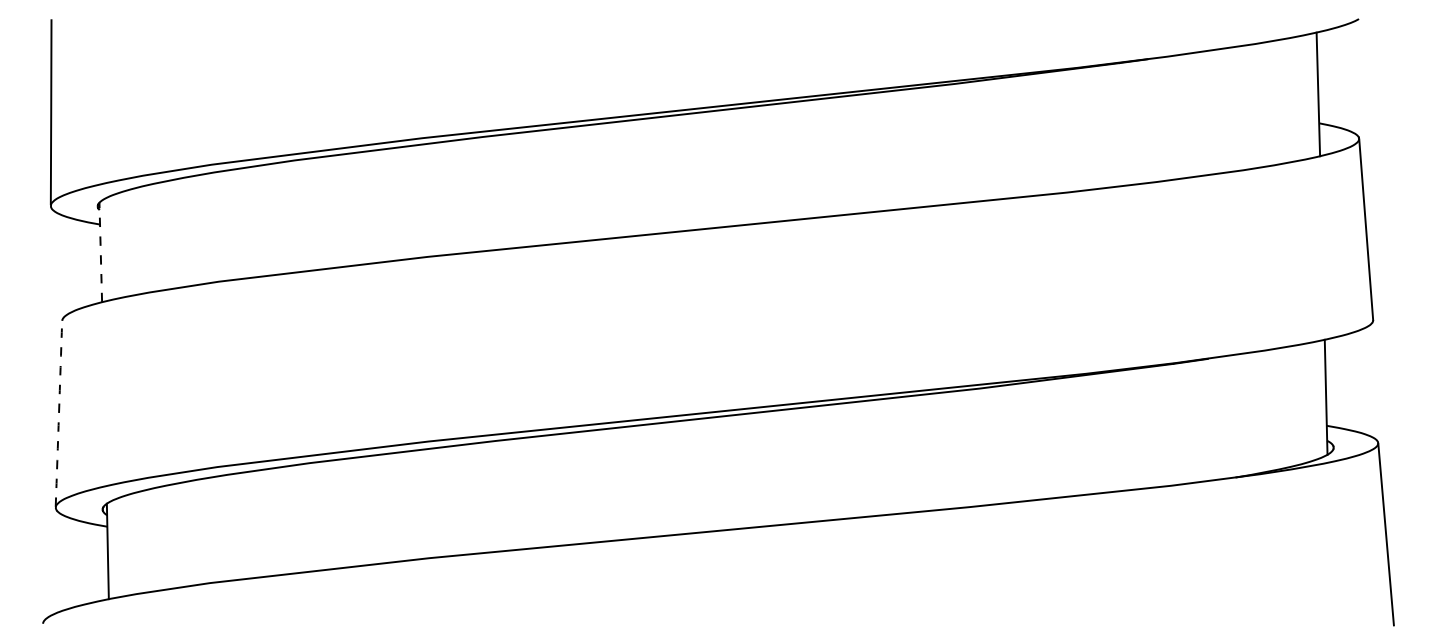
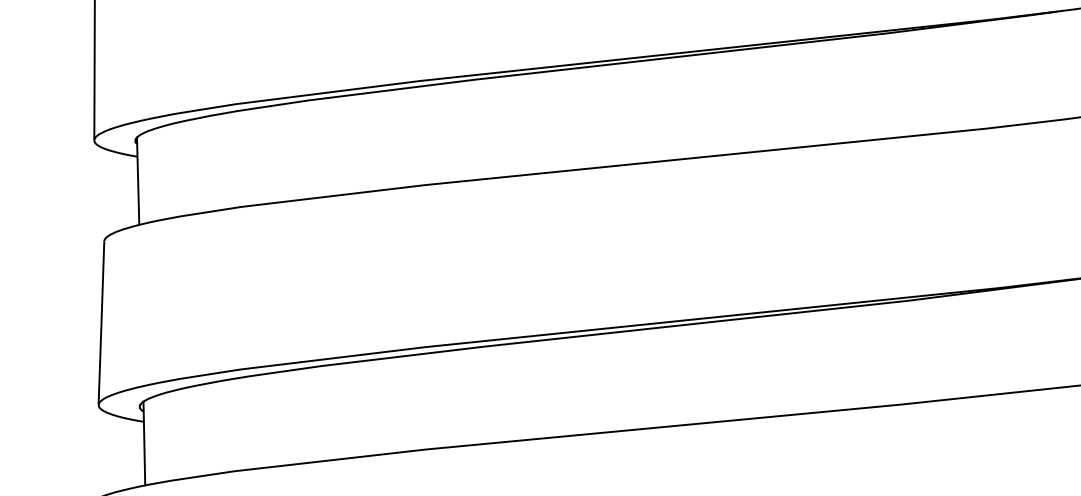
line: (100, 252) -> (137, 181), dashed -> solid
arc: (59, 413) -> (101, 322), dashed -> solid

